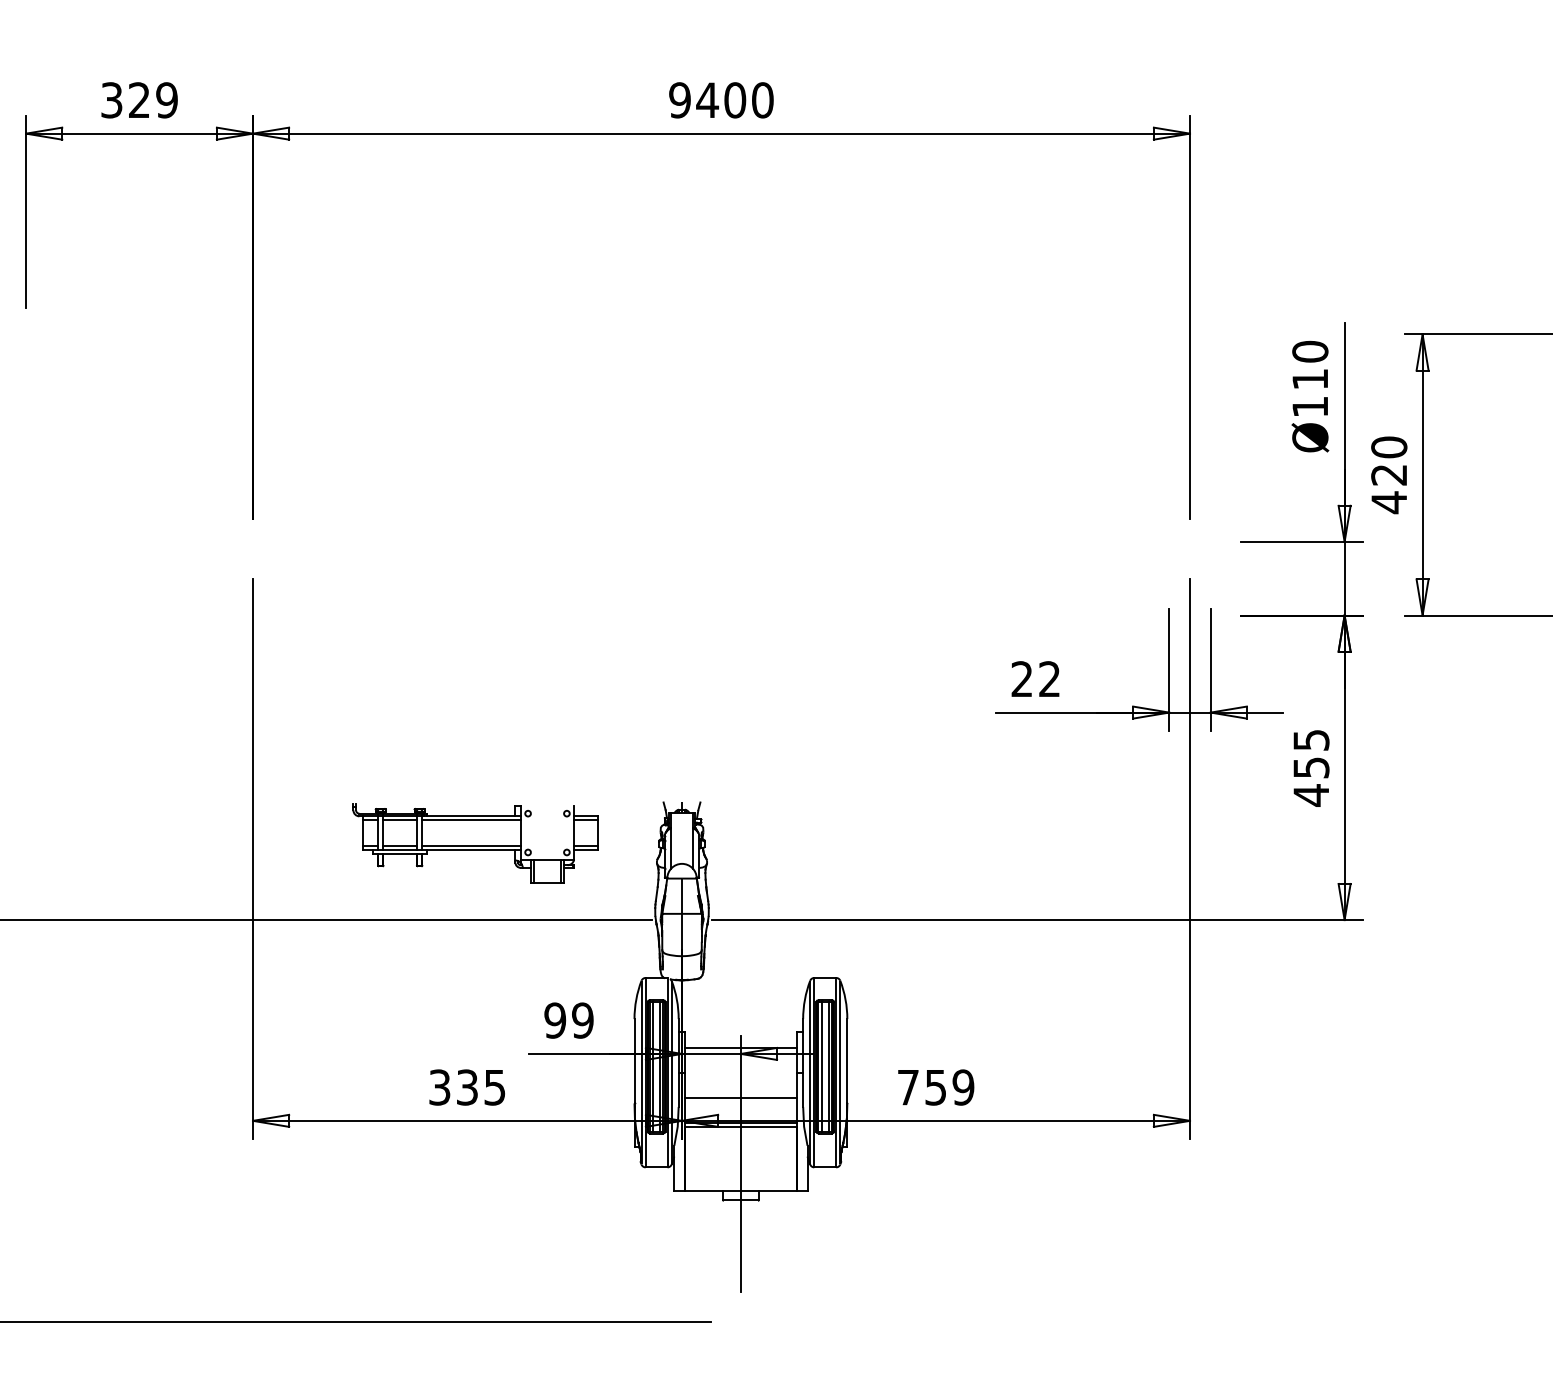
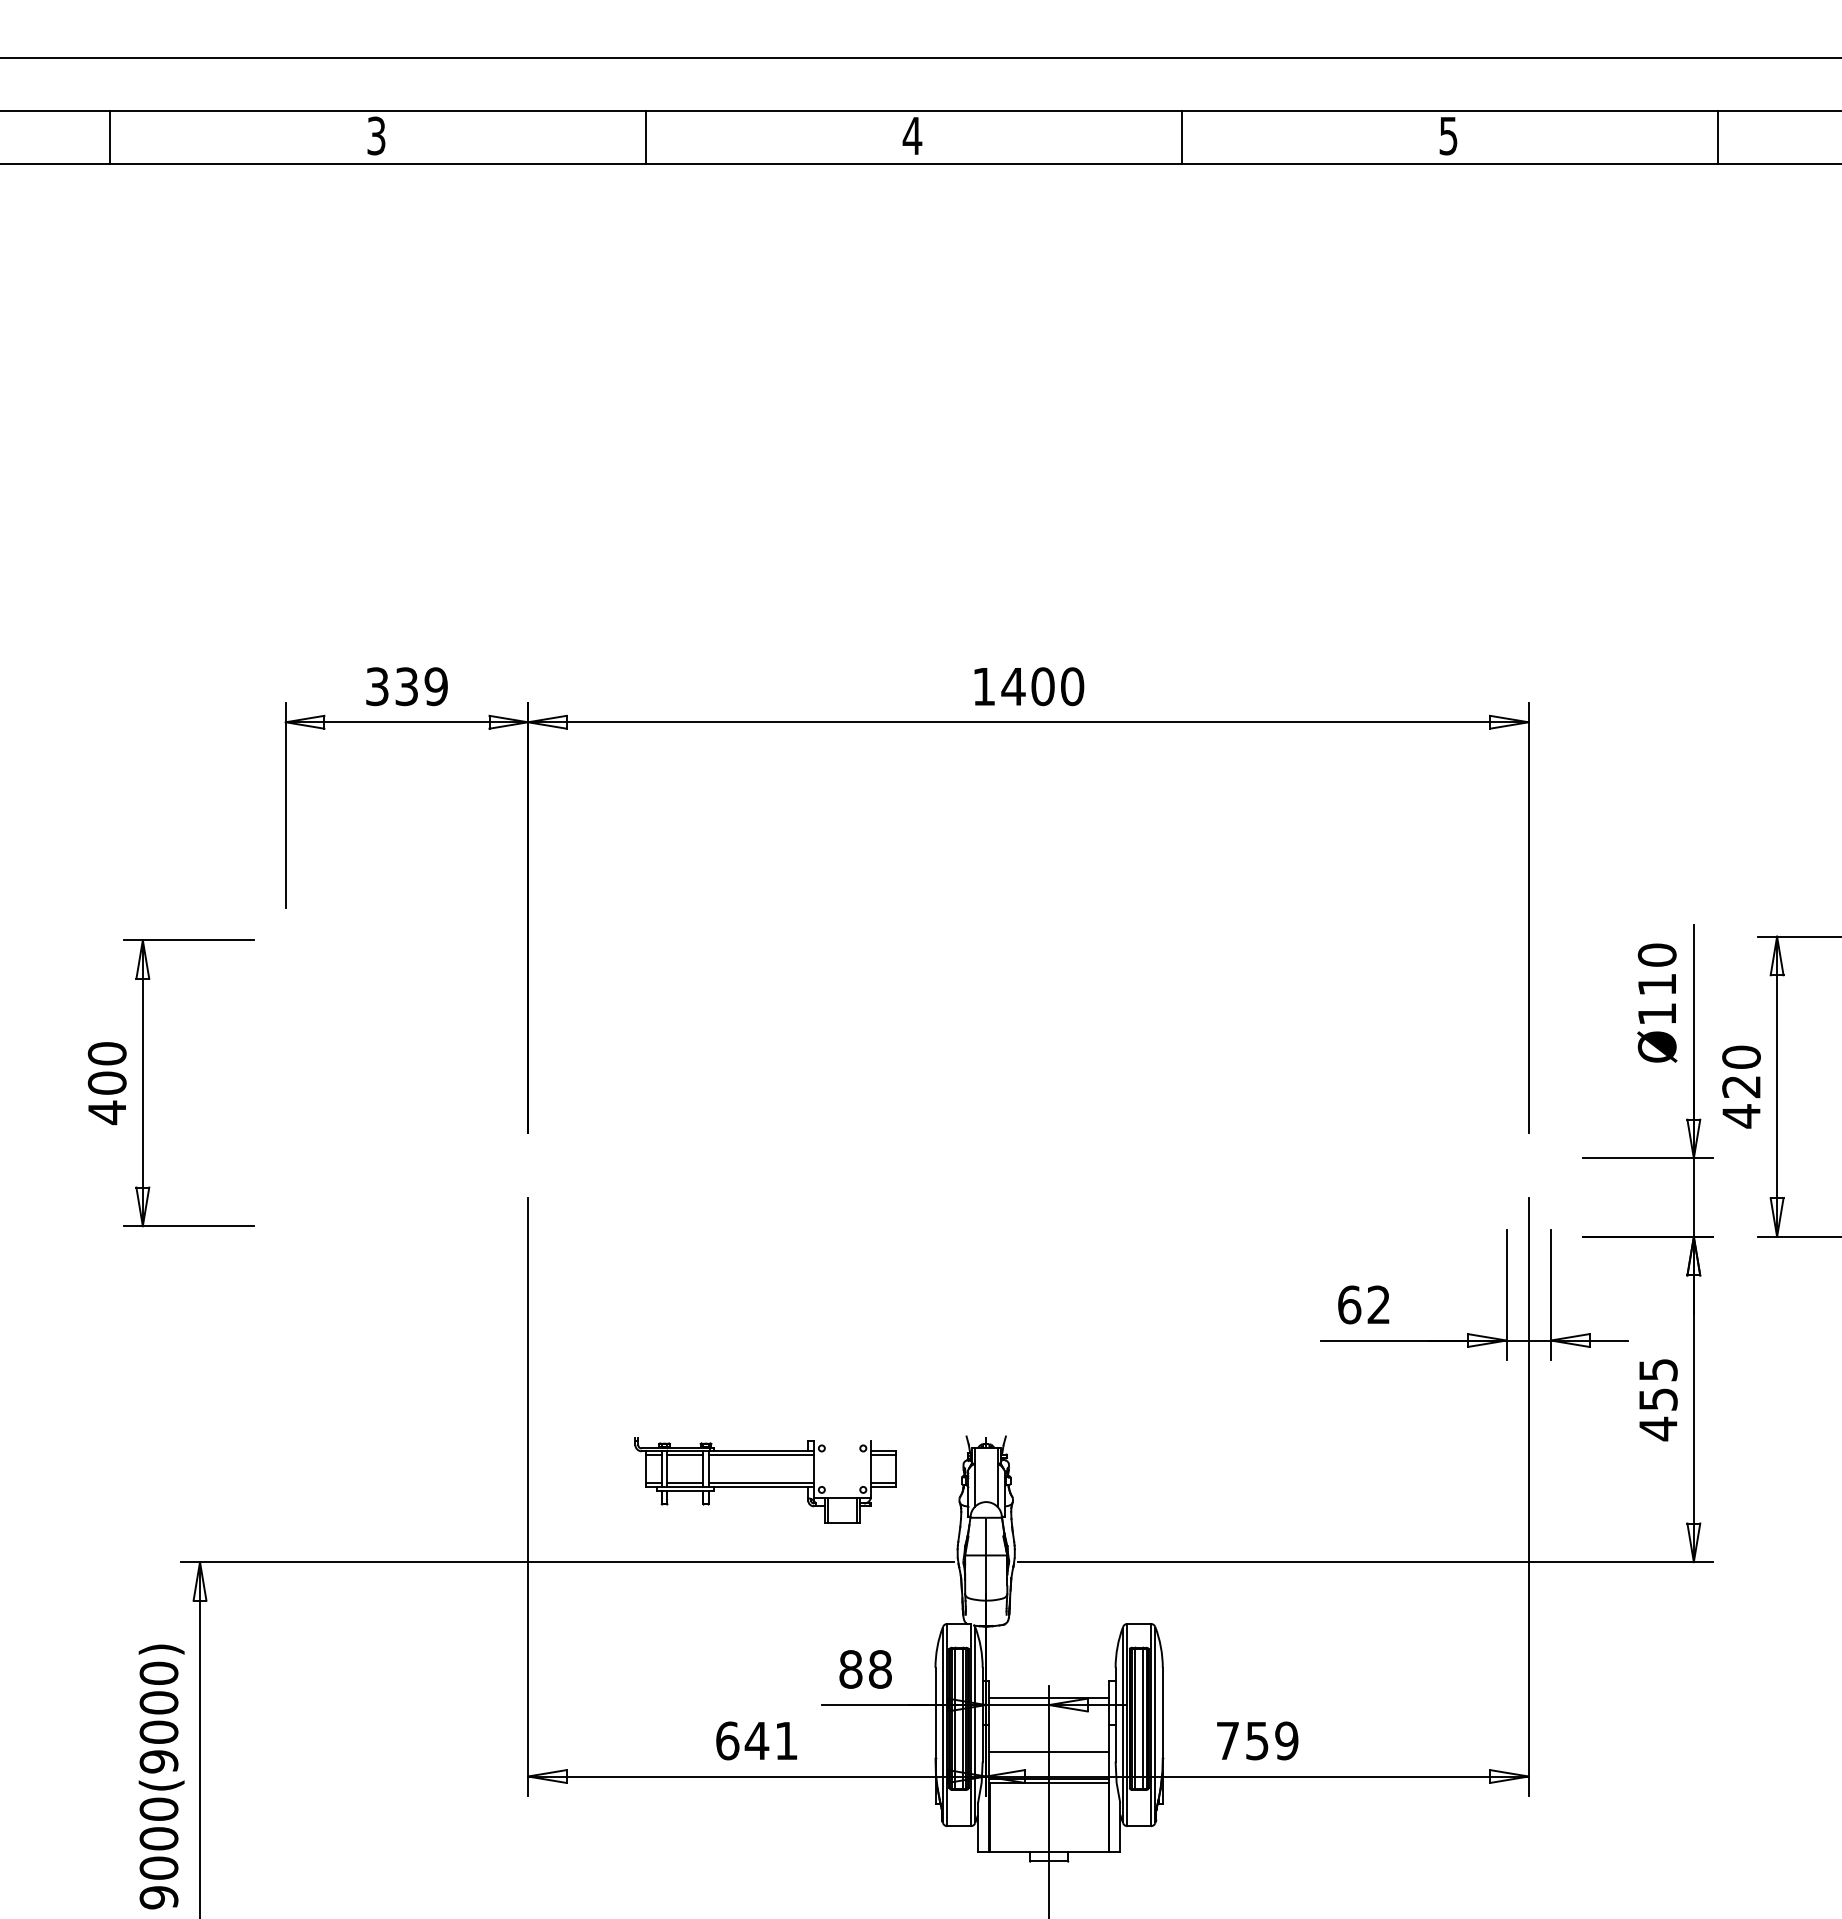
text: (139, 100) -> (406, 686), 329 -> 339
text: (679, 100) -> (983, 686), 9400 -> 1400
text: (1022, 678) -> (1349, 1304), 22 -> 62
text: (568, 1020) -> (865, 1669), 99 -> 88
text: (466, 1087) -> (756, 1740), 335 -> 641

